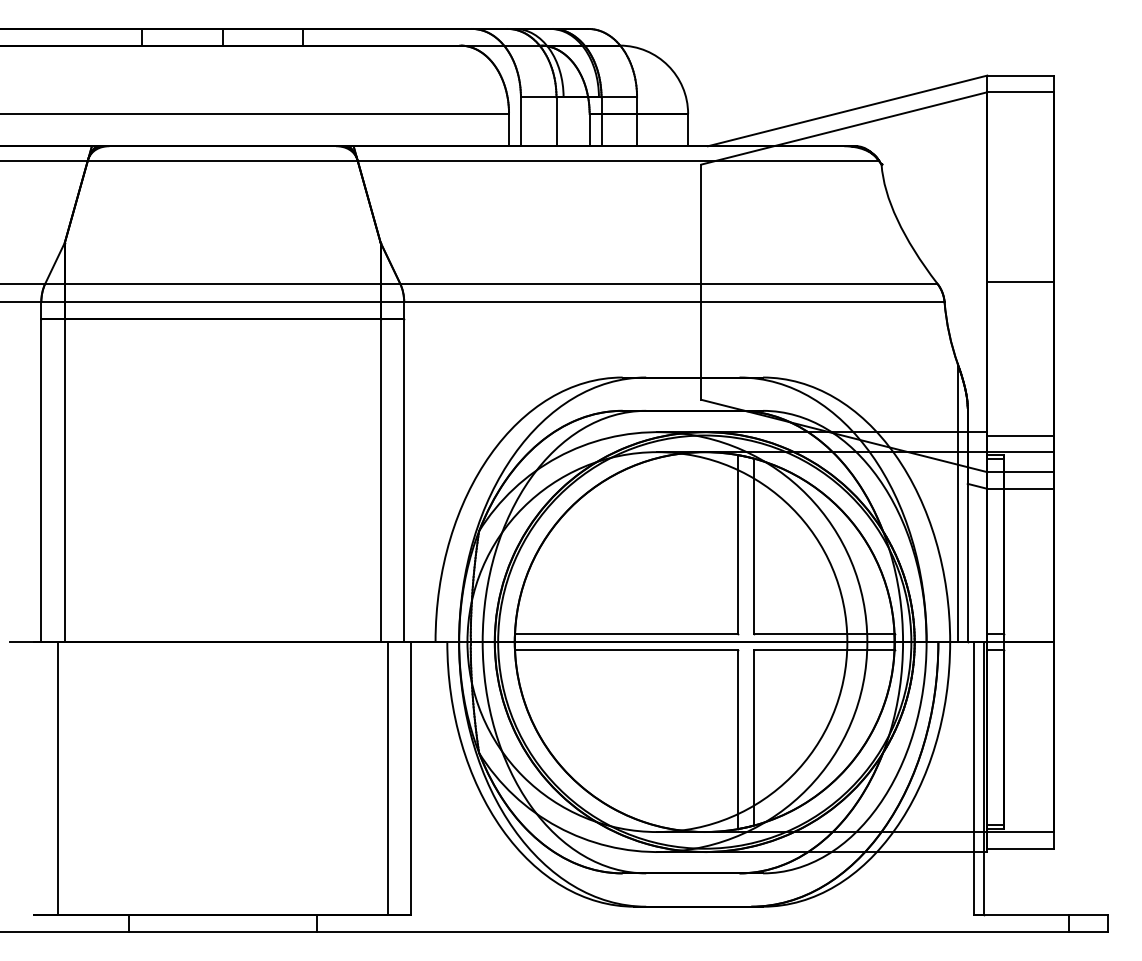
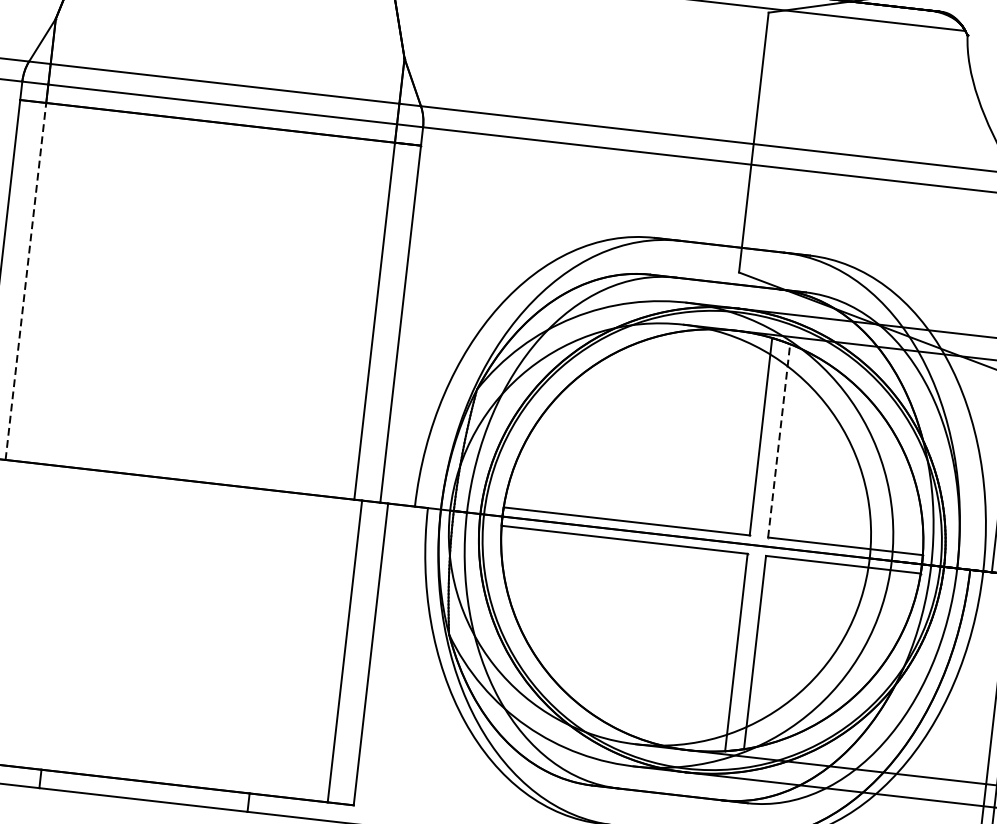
line: (64, 480) -> (25, 281), solid -> dashed
line: (754, 546) -> (779, 441), solid -> dashed

